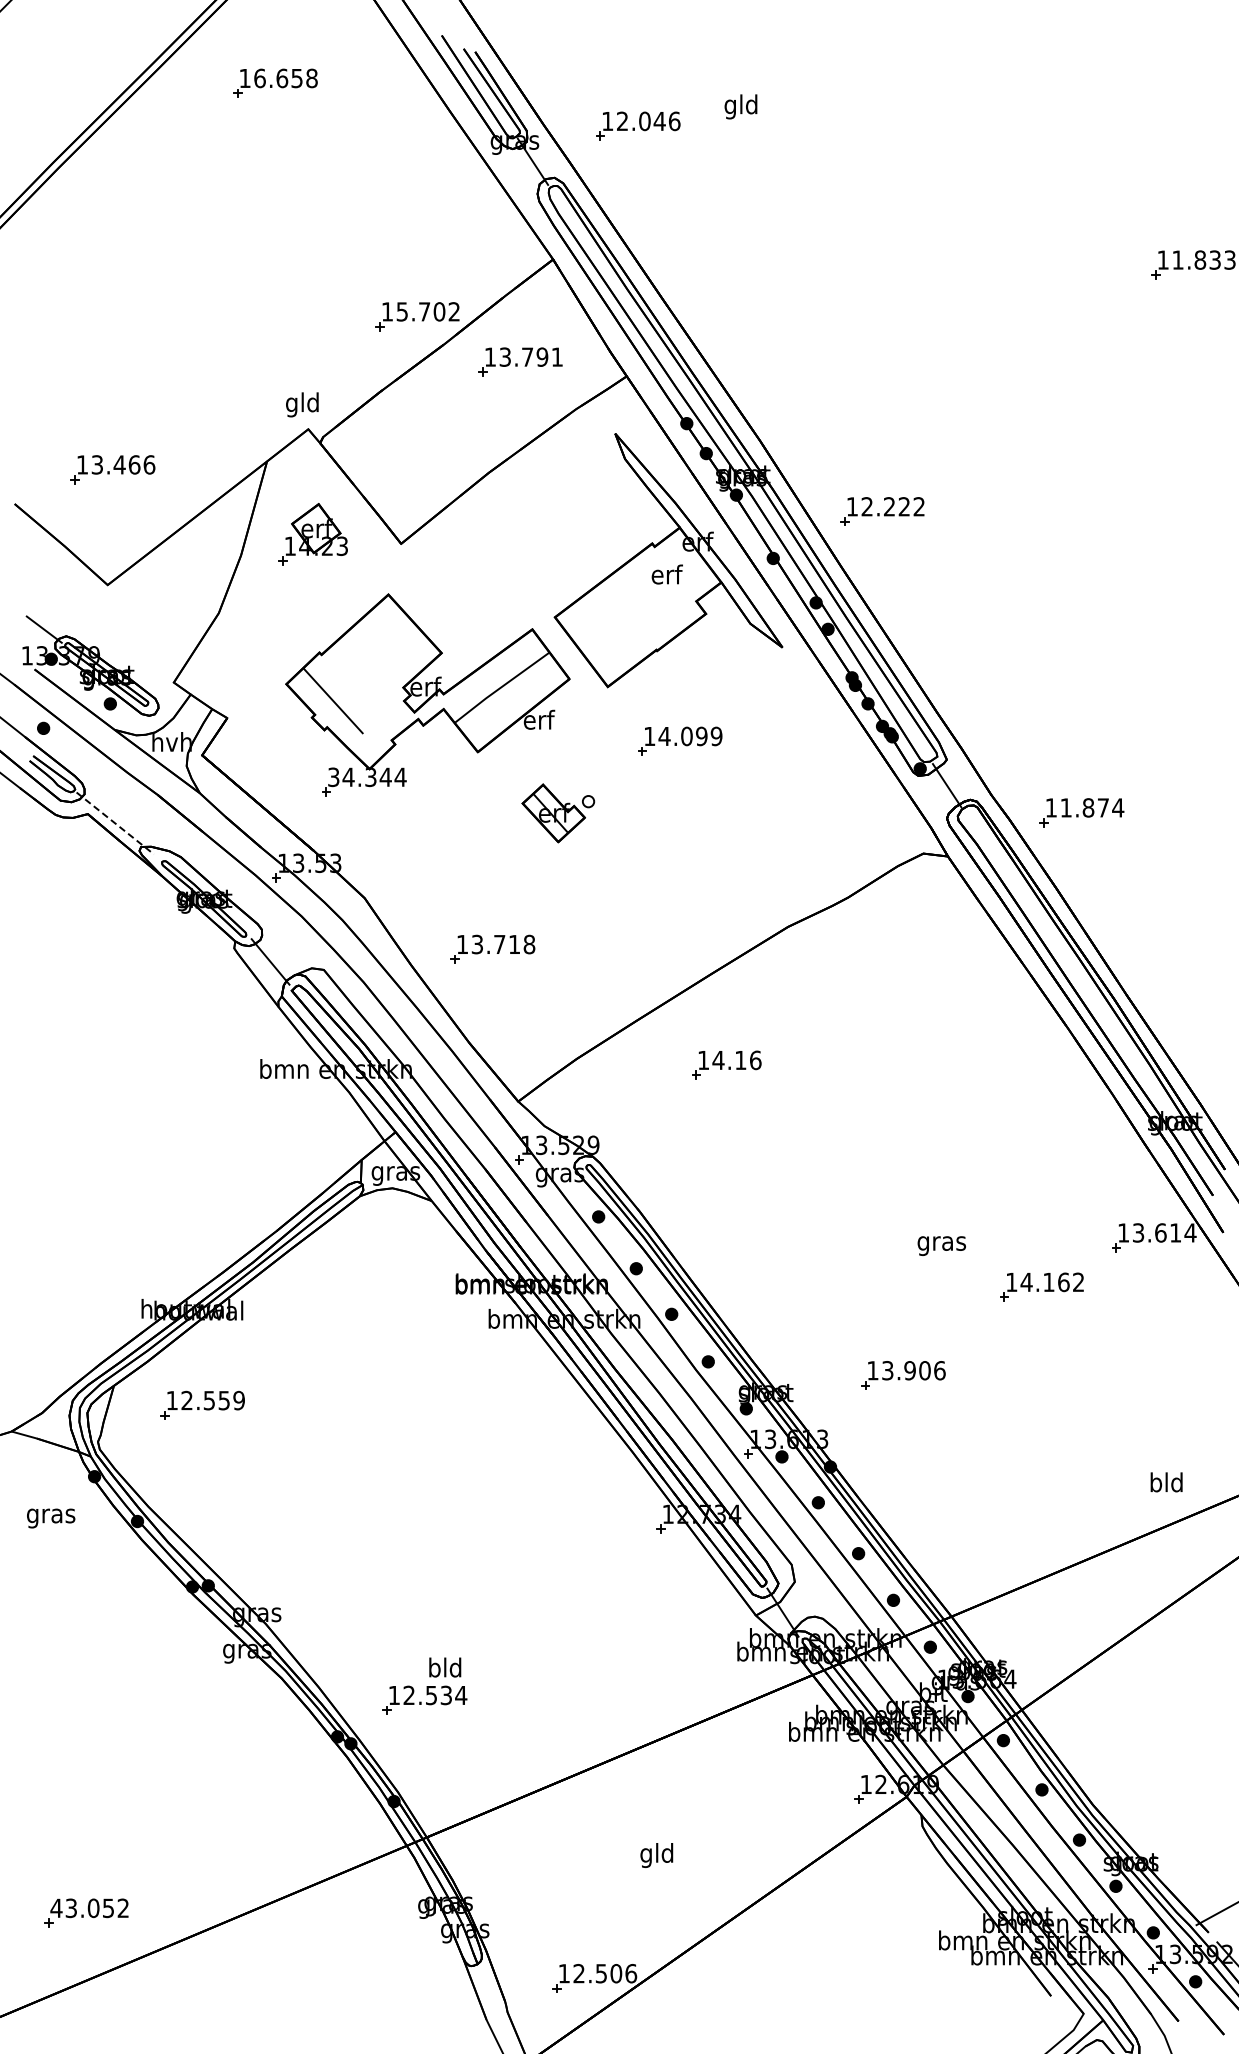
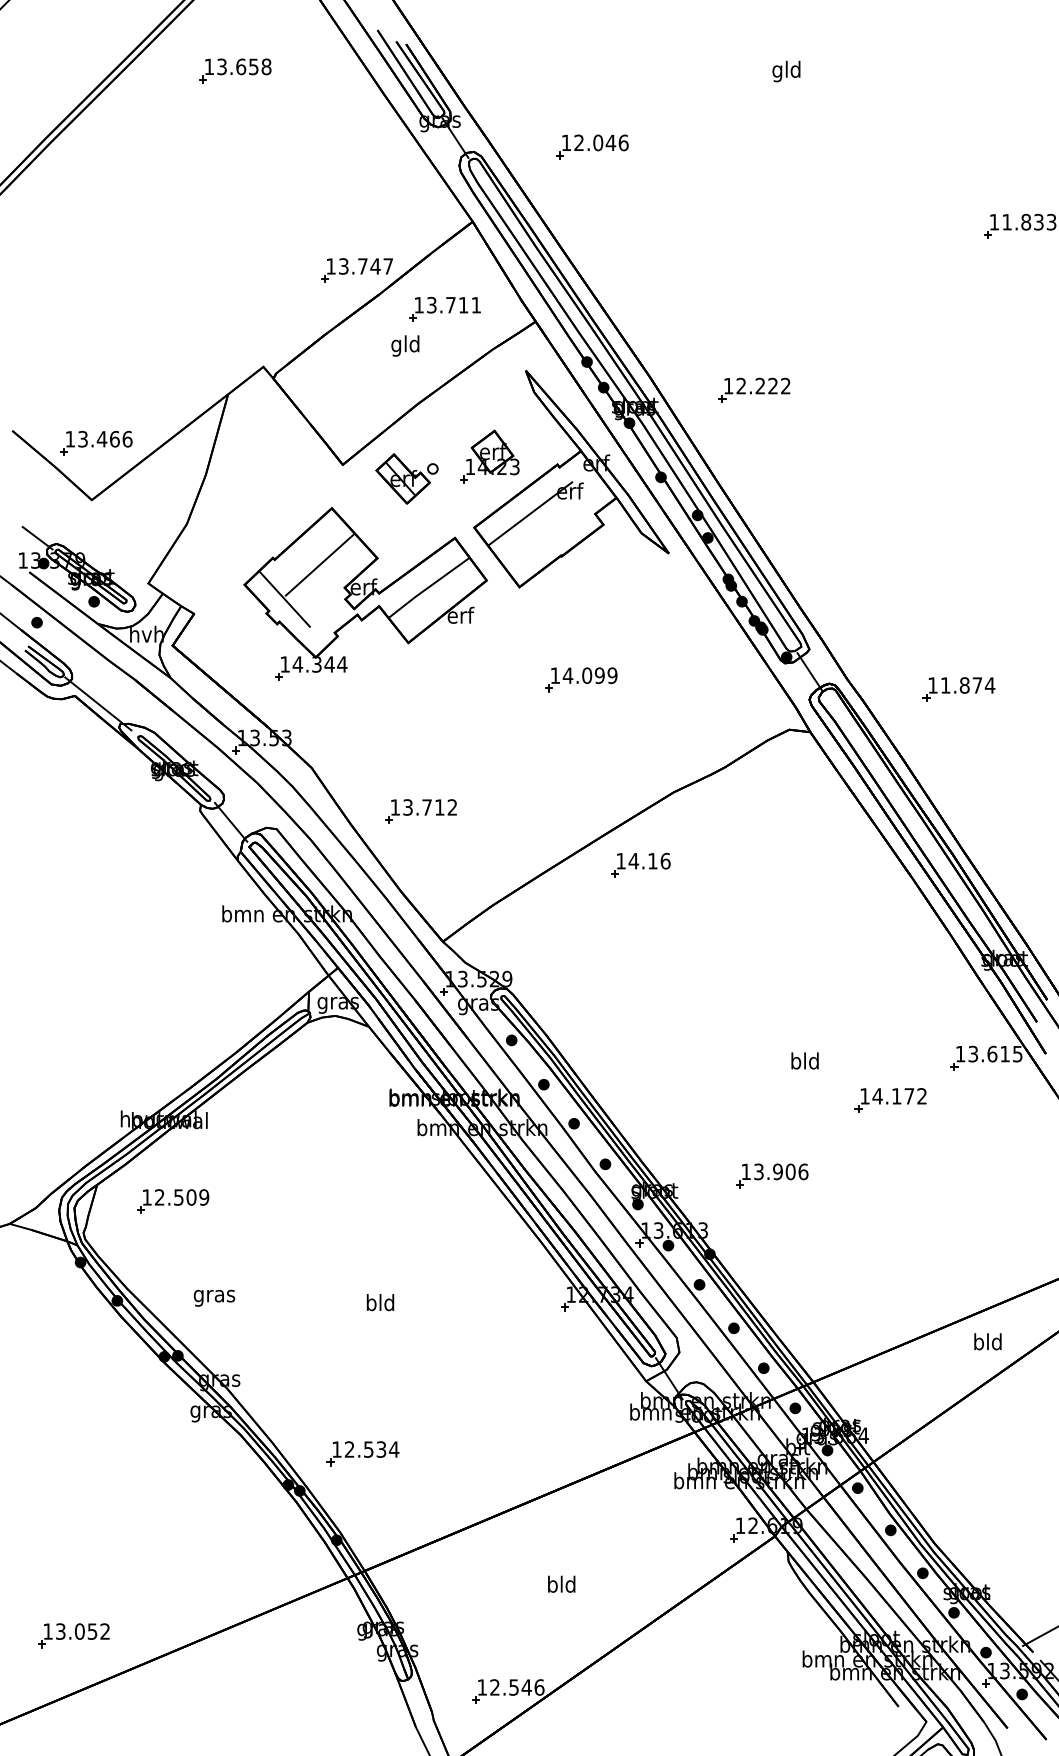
text: (259, 78) -> (221, 66), 16.658 -> 13.658
text: (740, 106) -> (786, 71), moved
part: (638, 125) -> (592, 146), moved
text: (428, 311) -> (366, 266), 15.702 -> 13.747
text: (542, 356) -> (463, 304), 13.791 -> 13.711
text: (302, 404) -> (405, 345), moved
part: (112, 469) -> (95, 443), moved
part: (882, 511) -> (754, 390), moved
part: (312, 534) -> (489, 456), moved
line: (620, 601) -> (530, 514), added
line: (374, 660) -> (320, 564), added
part: (680, 740) -> (581, 679), moved
text: (333, 777) -> (284, 664), 34.344 -> 14.344
part: (1081, 812) -> (958, 689), moved
part: (558, 813) -> (407, 479), moved
line: (115, 823) -> (98, 703), dashed -> solid
text: (529, 944) -> (452, 807), 13.718 -> 13.712
part: (726, 1064) -> (640, 864), moved
text: (1190, 1232) -> (1017, 1053), 13.614 -> 13.615
text: (941, 1243) -> (804, 1063), gras -> bld
text: (1063, 1282) -> (909, 1096), 14.162 -> 14.172
text: (224, 1400) -> (191, 1197), 12.559 -> 12.509
text: (1166, 1482) -> (987, 1341), moved
text: (51, 1518) -> (214, 1298), moved
text: (445, 1667) -> (380, 1302), moved
text: (646, 1855) -> (552, 1586), gld -> bld
text: (56, 1907) -> (48, 1630), 43.052 -> 13.052
text: (616, 1973) -> (526, 1687), 12.506 -> 12.546

